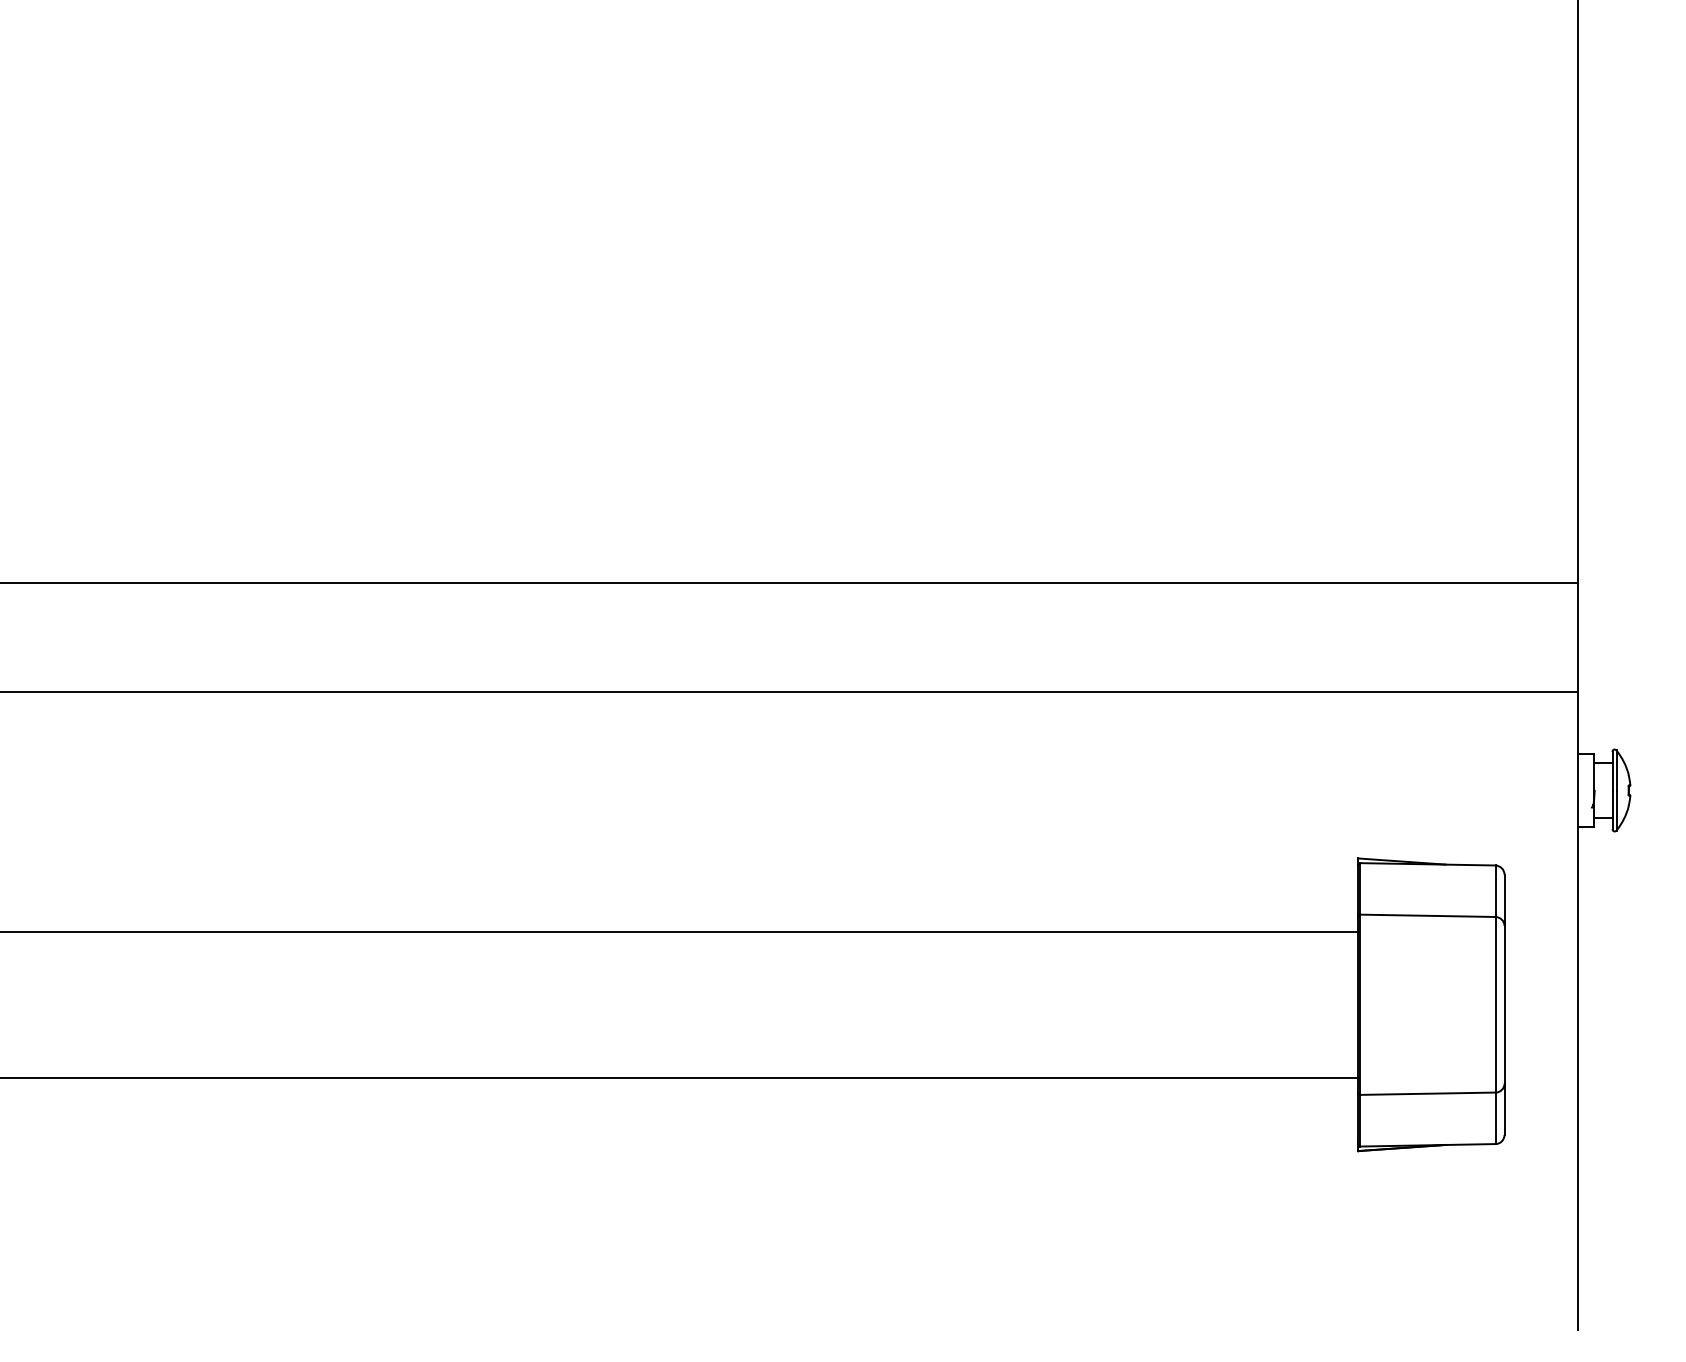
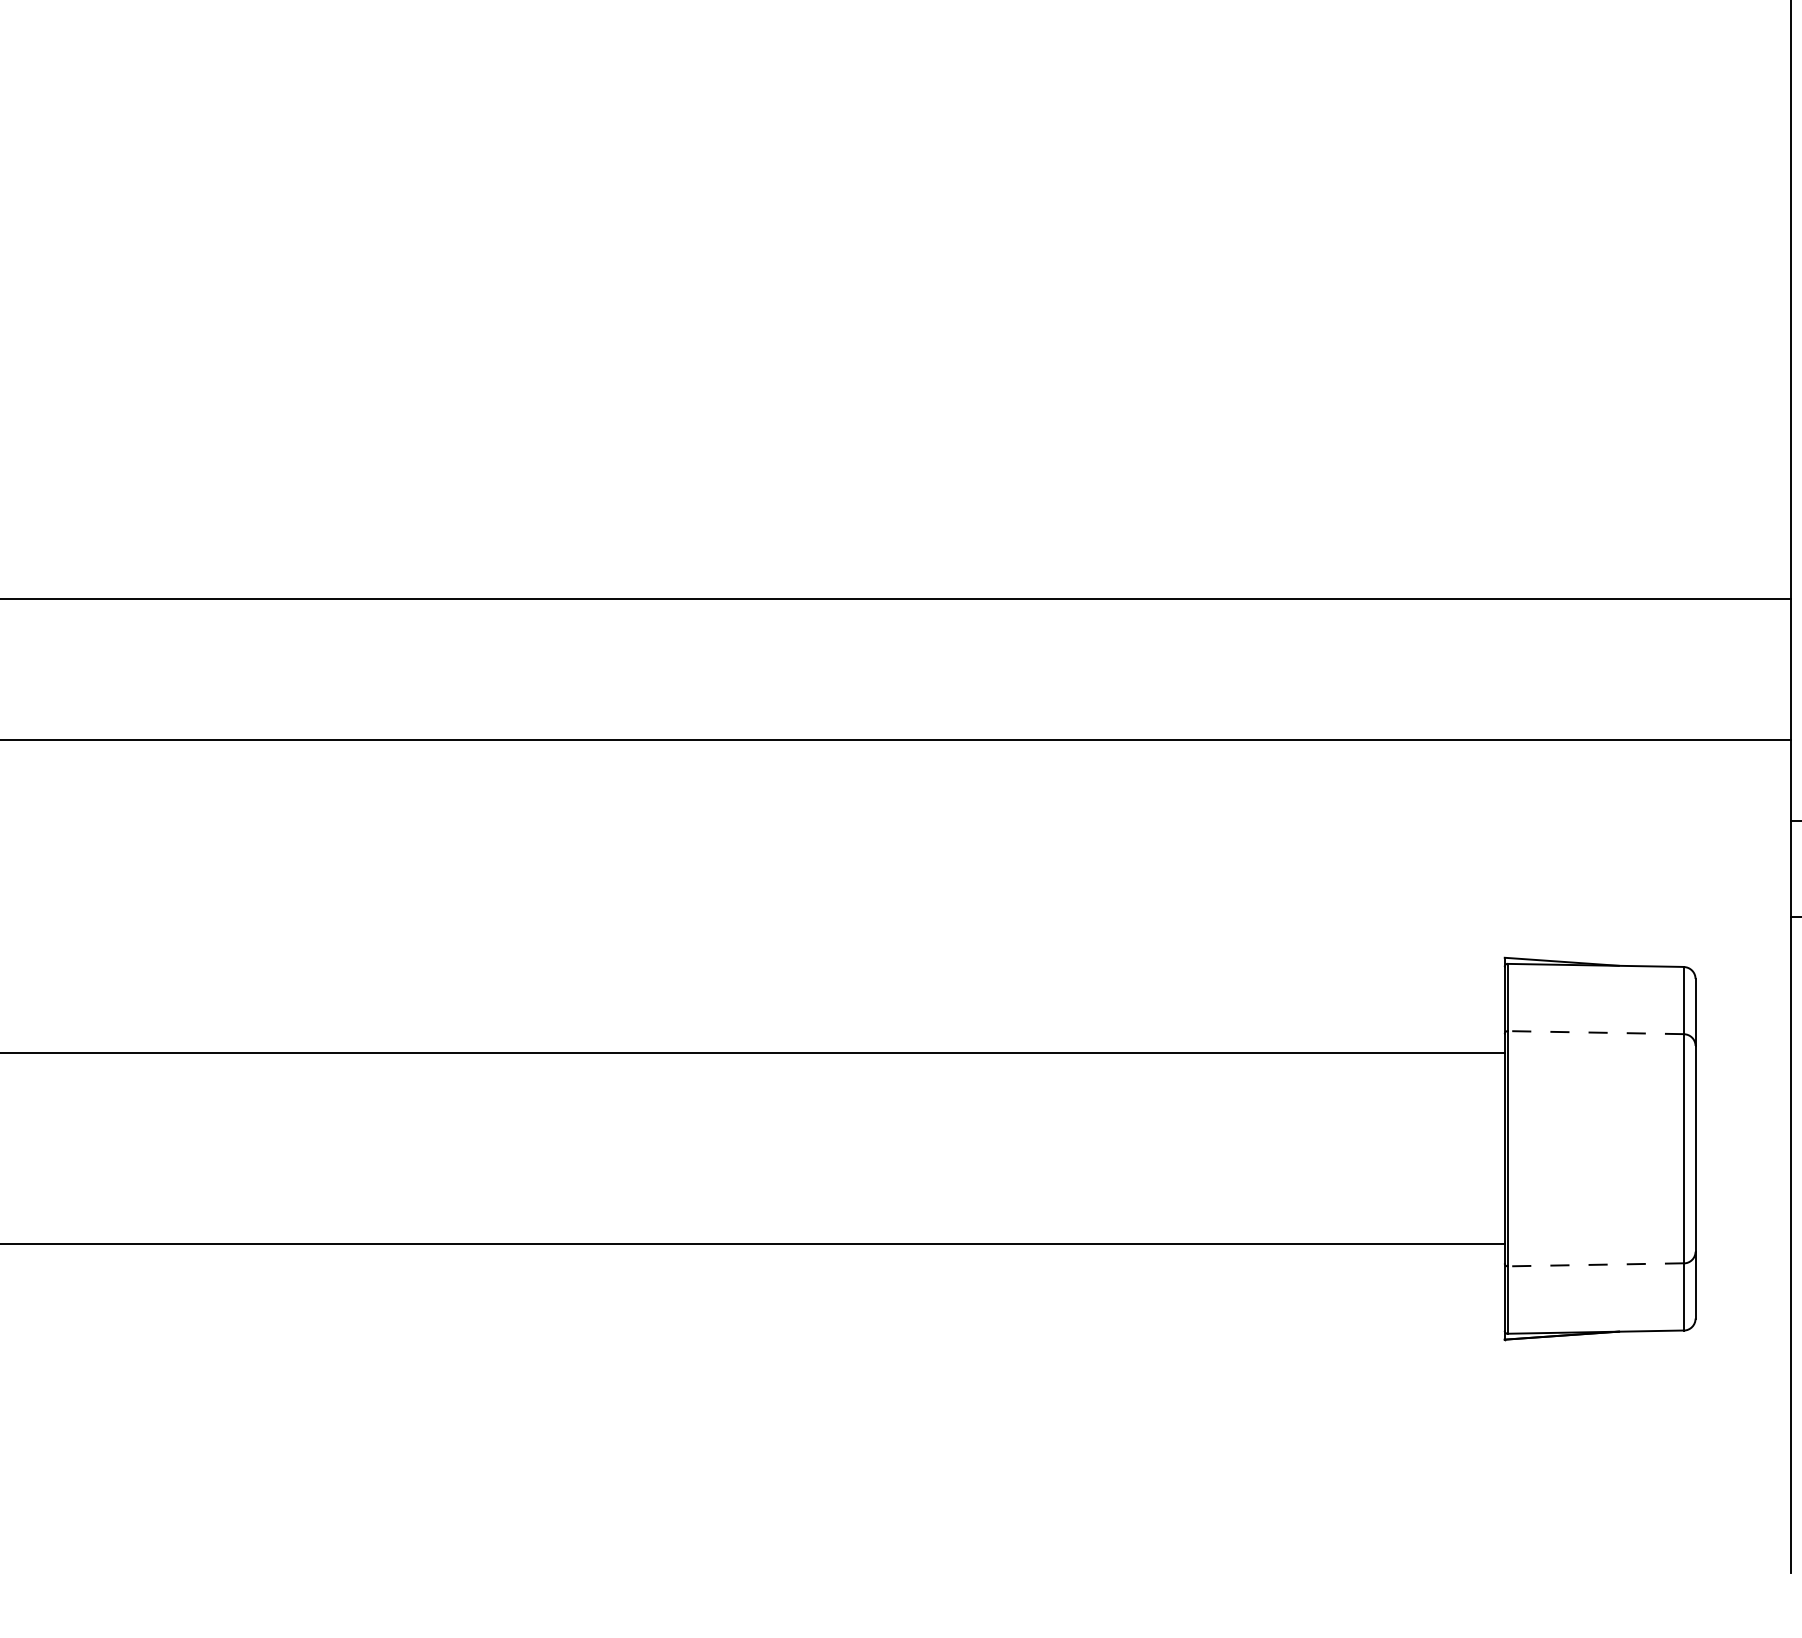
line: (1428, 915) -> (1596, 1032), solid -> dashed
line: (1428, 1093) -> (1596, 1264), solid -> dashed

